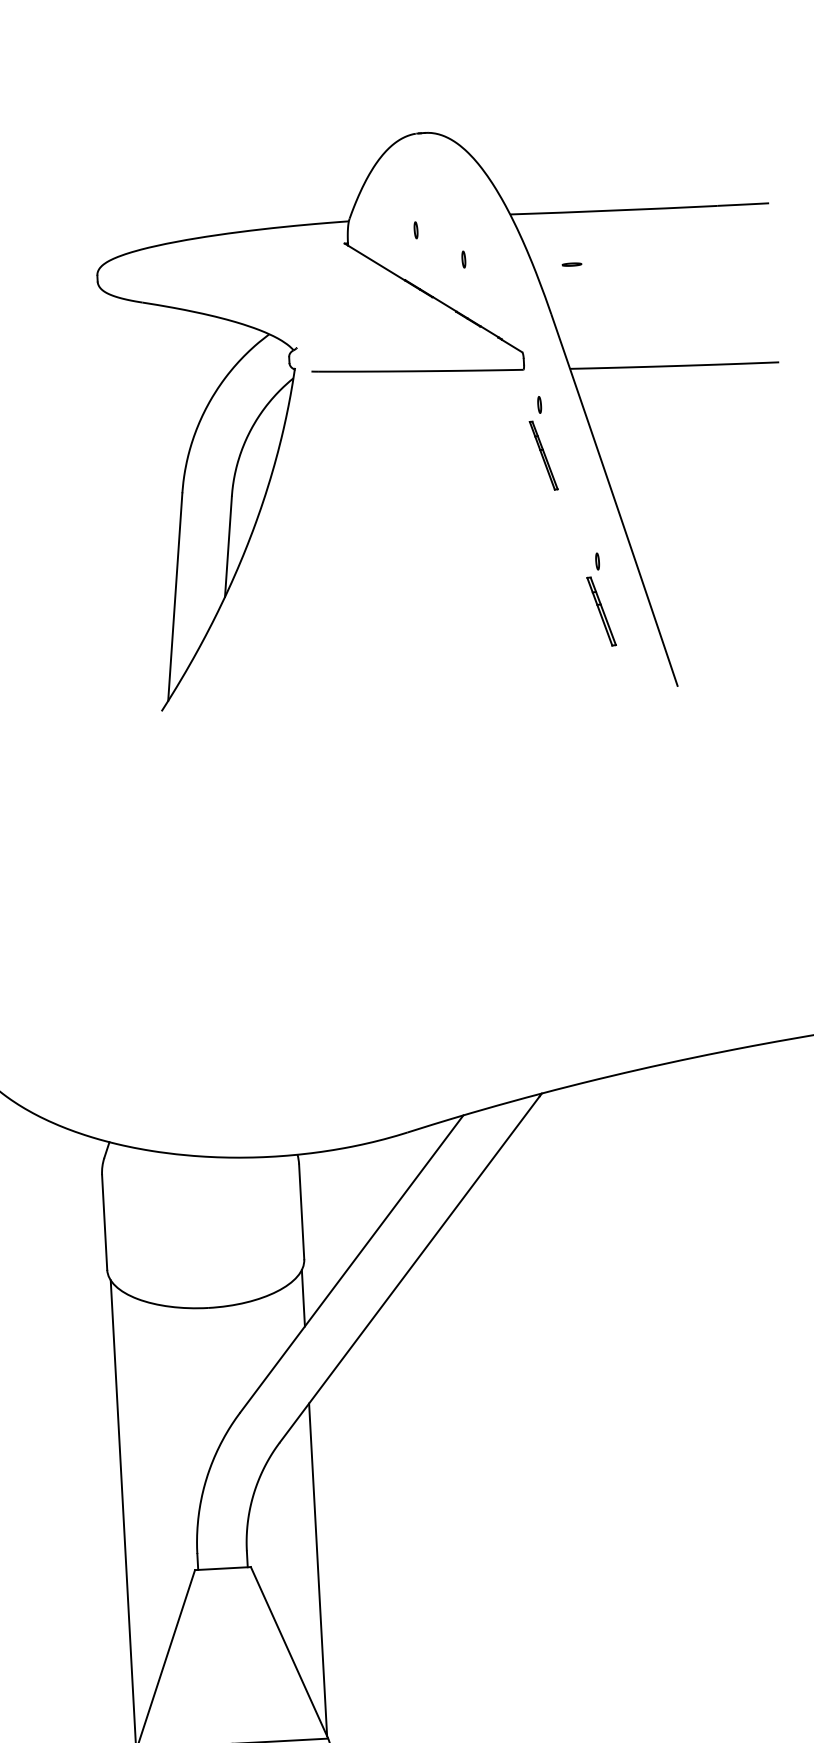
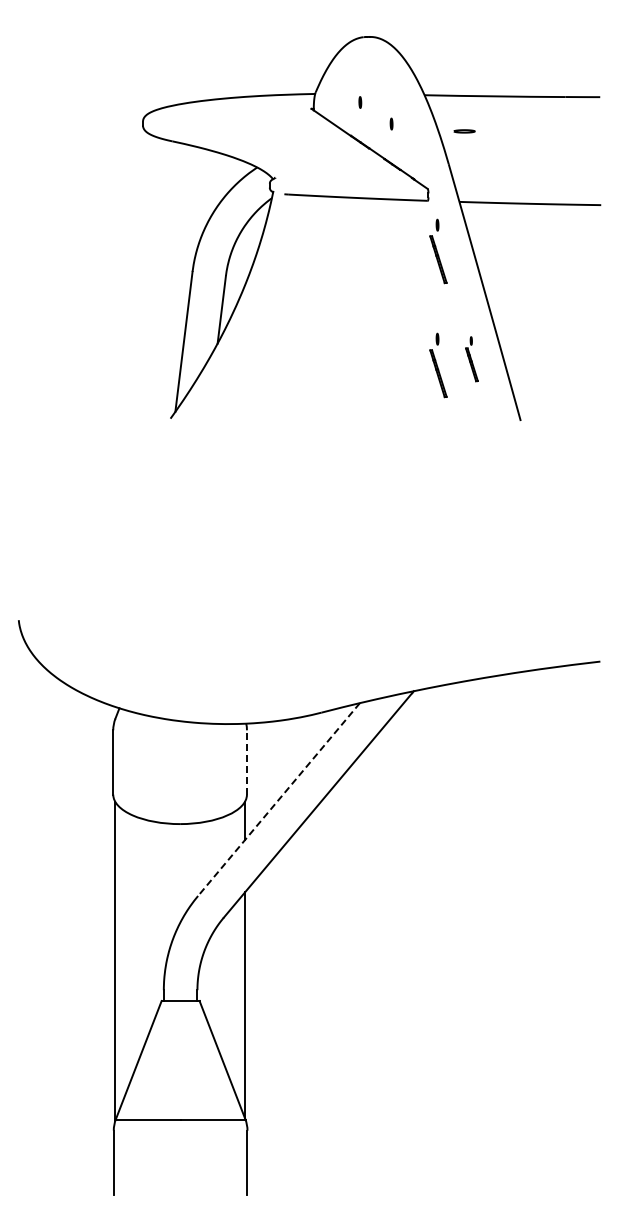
part: (571, 264) -> (464, 131), size x1.6
part: (600, 598) -> (471, 358), size x0.7
part: (552, 611) -> (438, 365), added
line: (301, 1211) -> (246, 762), solid -> dashed
line: (352, 1263) -> (279, 799), solid -> dashed

